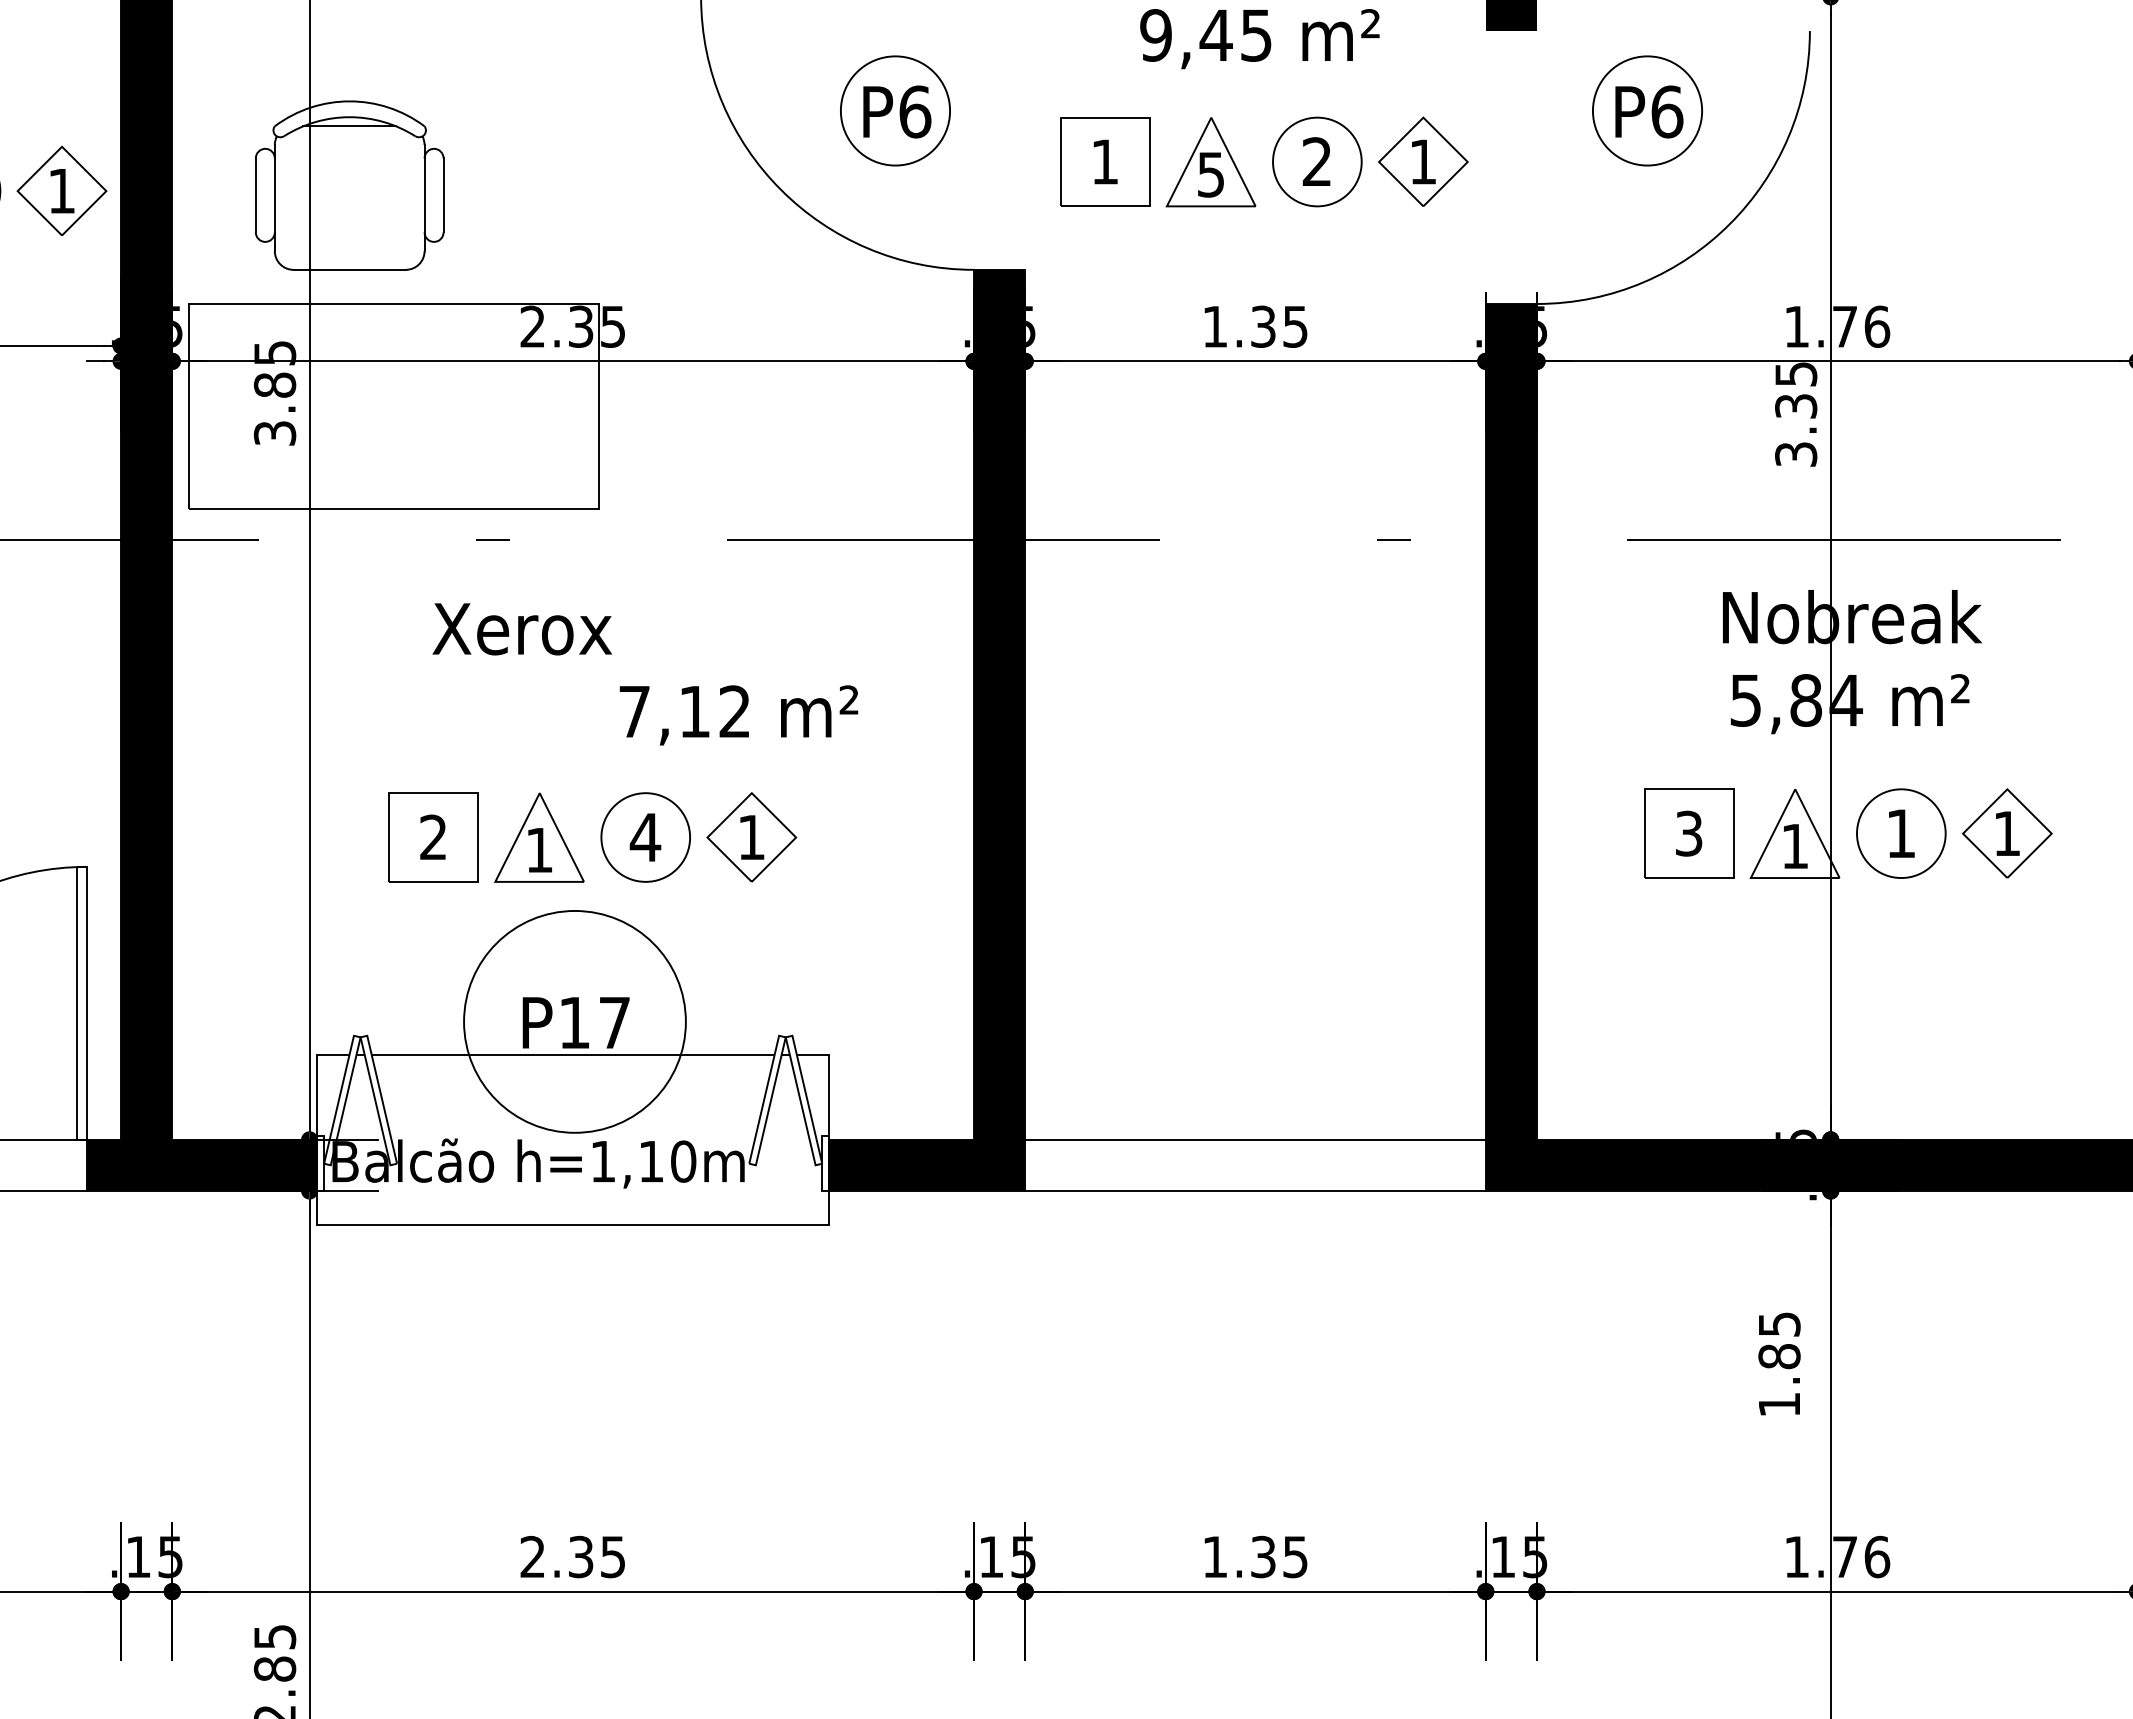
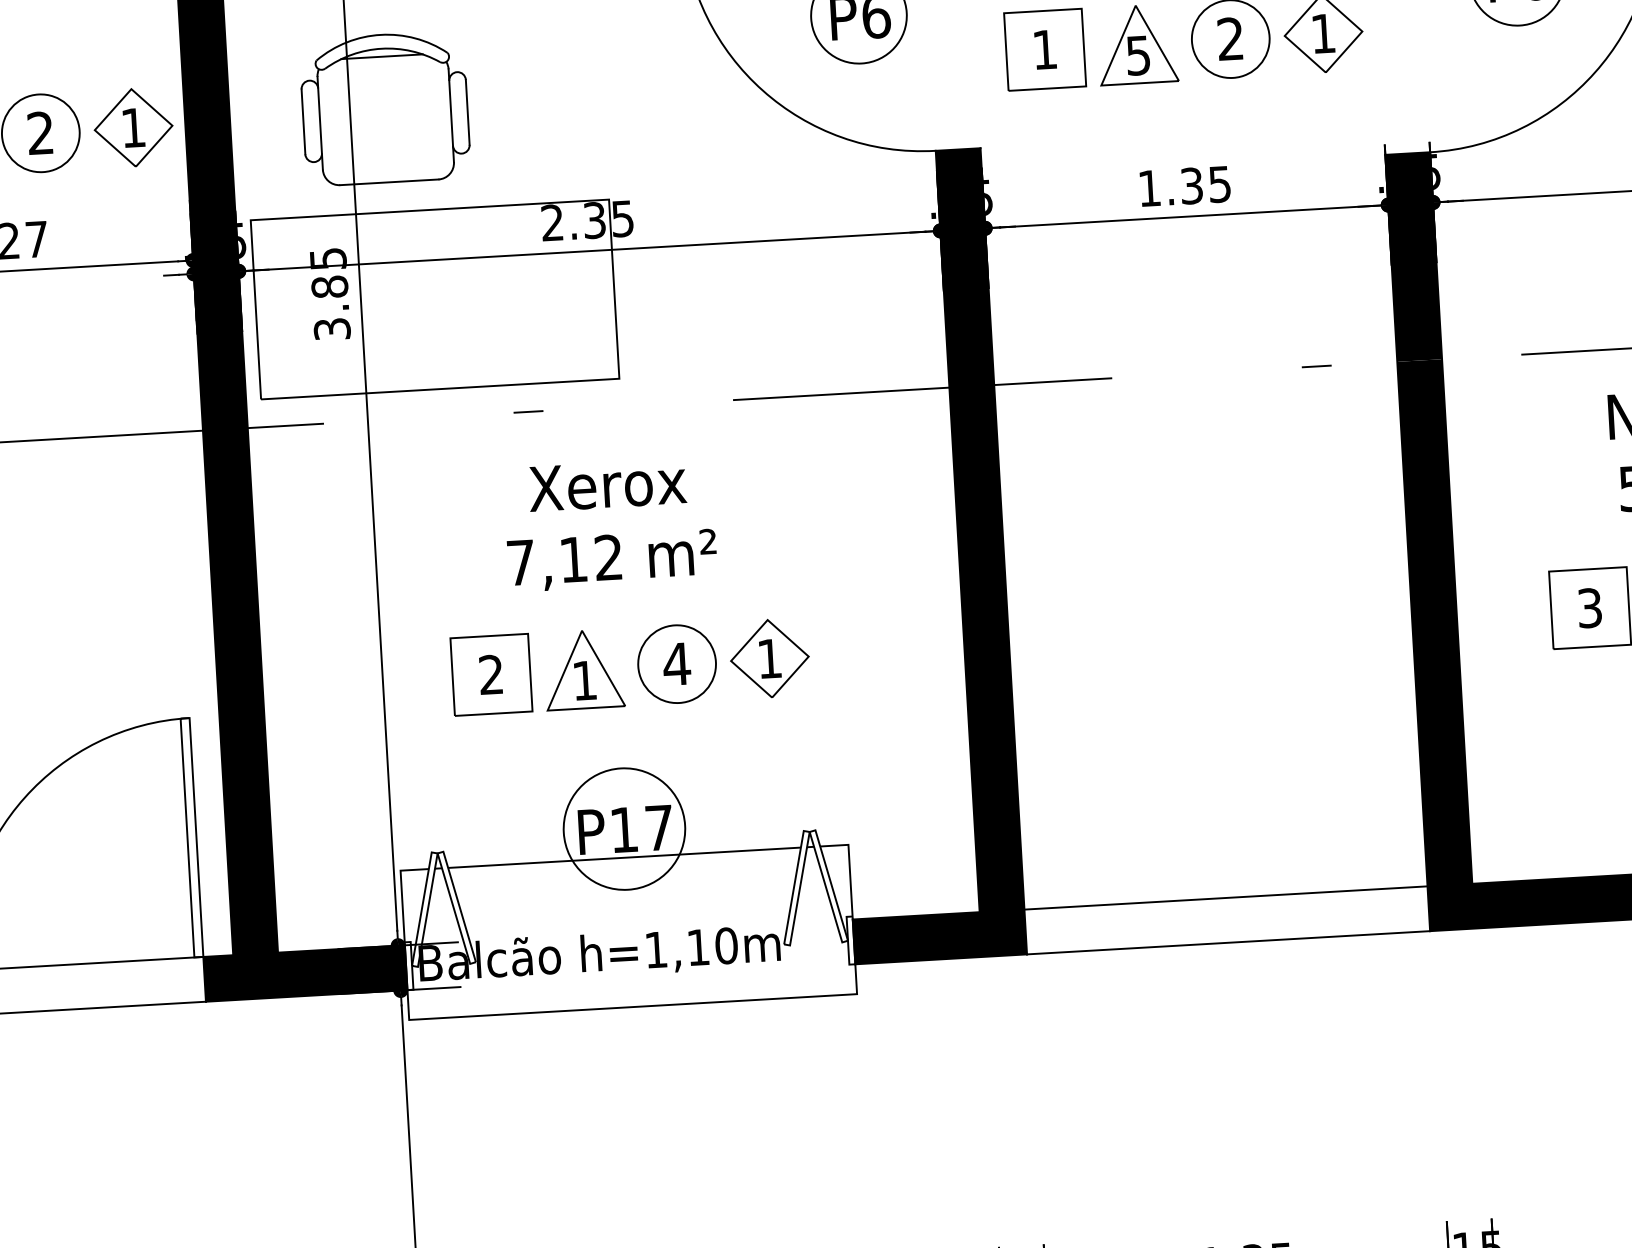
text: (521, 629) -> (606, 485), moved
text: (738, 715) -> (612, 560), moved
circle: (574, 1021) -> (624, 828), size x0.62

